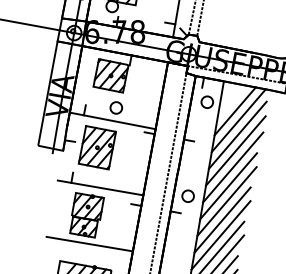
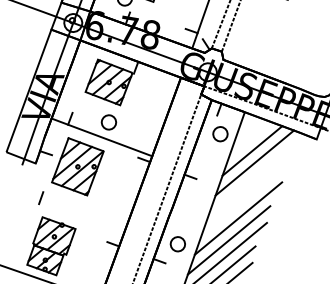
line: (237, 134) -> (250, 179), removed
line: (235, 150) -> (244, 198), removed
line: (100, 187) -> (73, 215), removed

